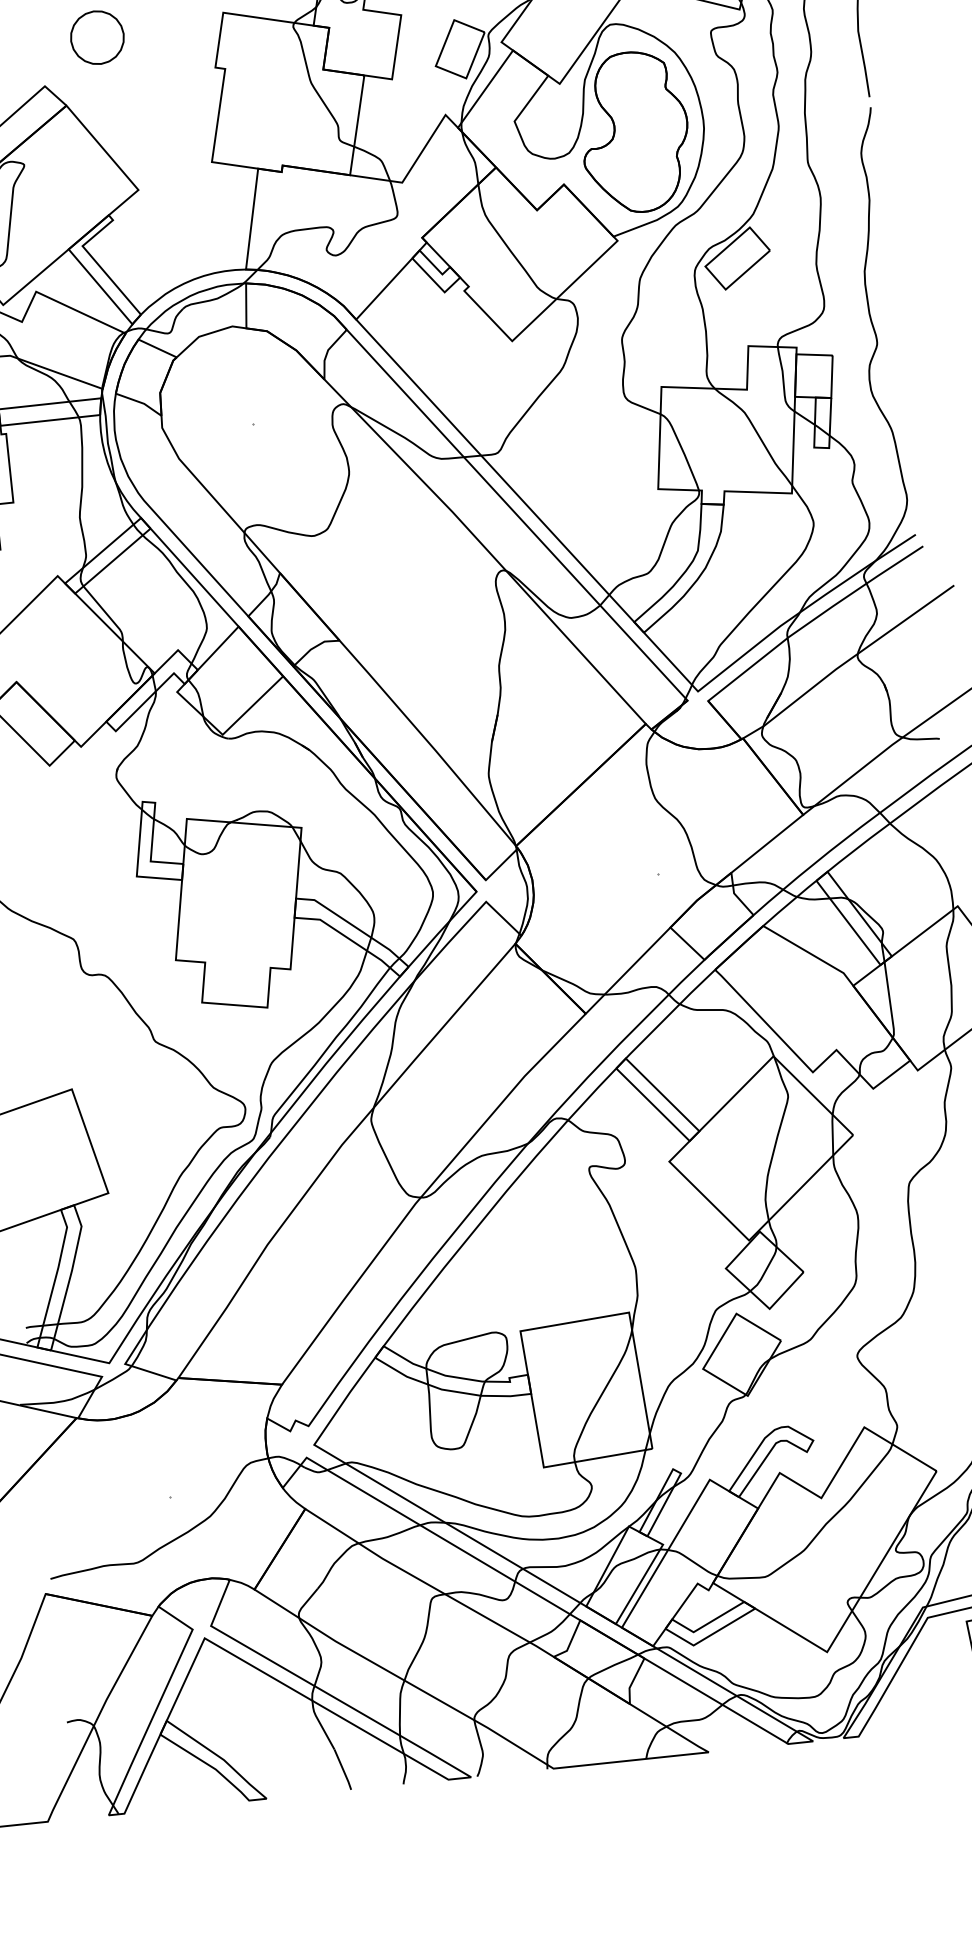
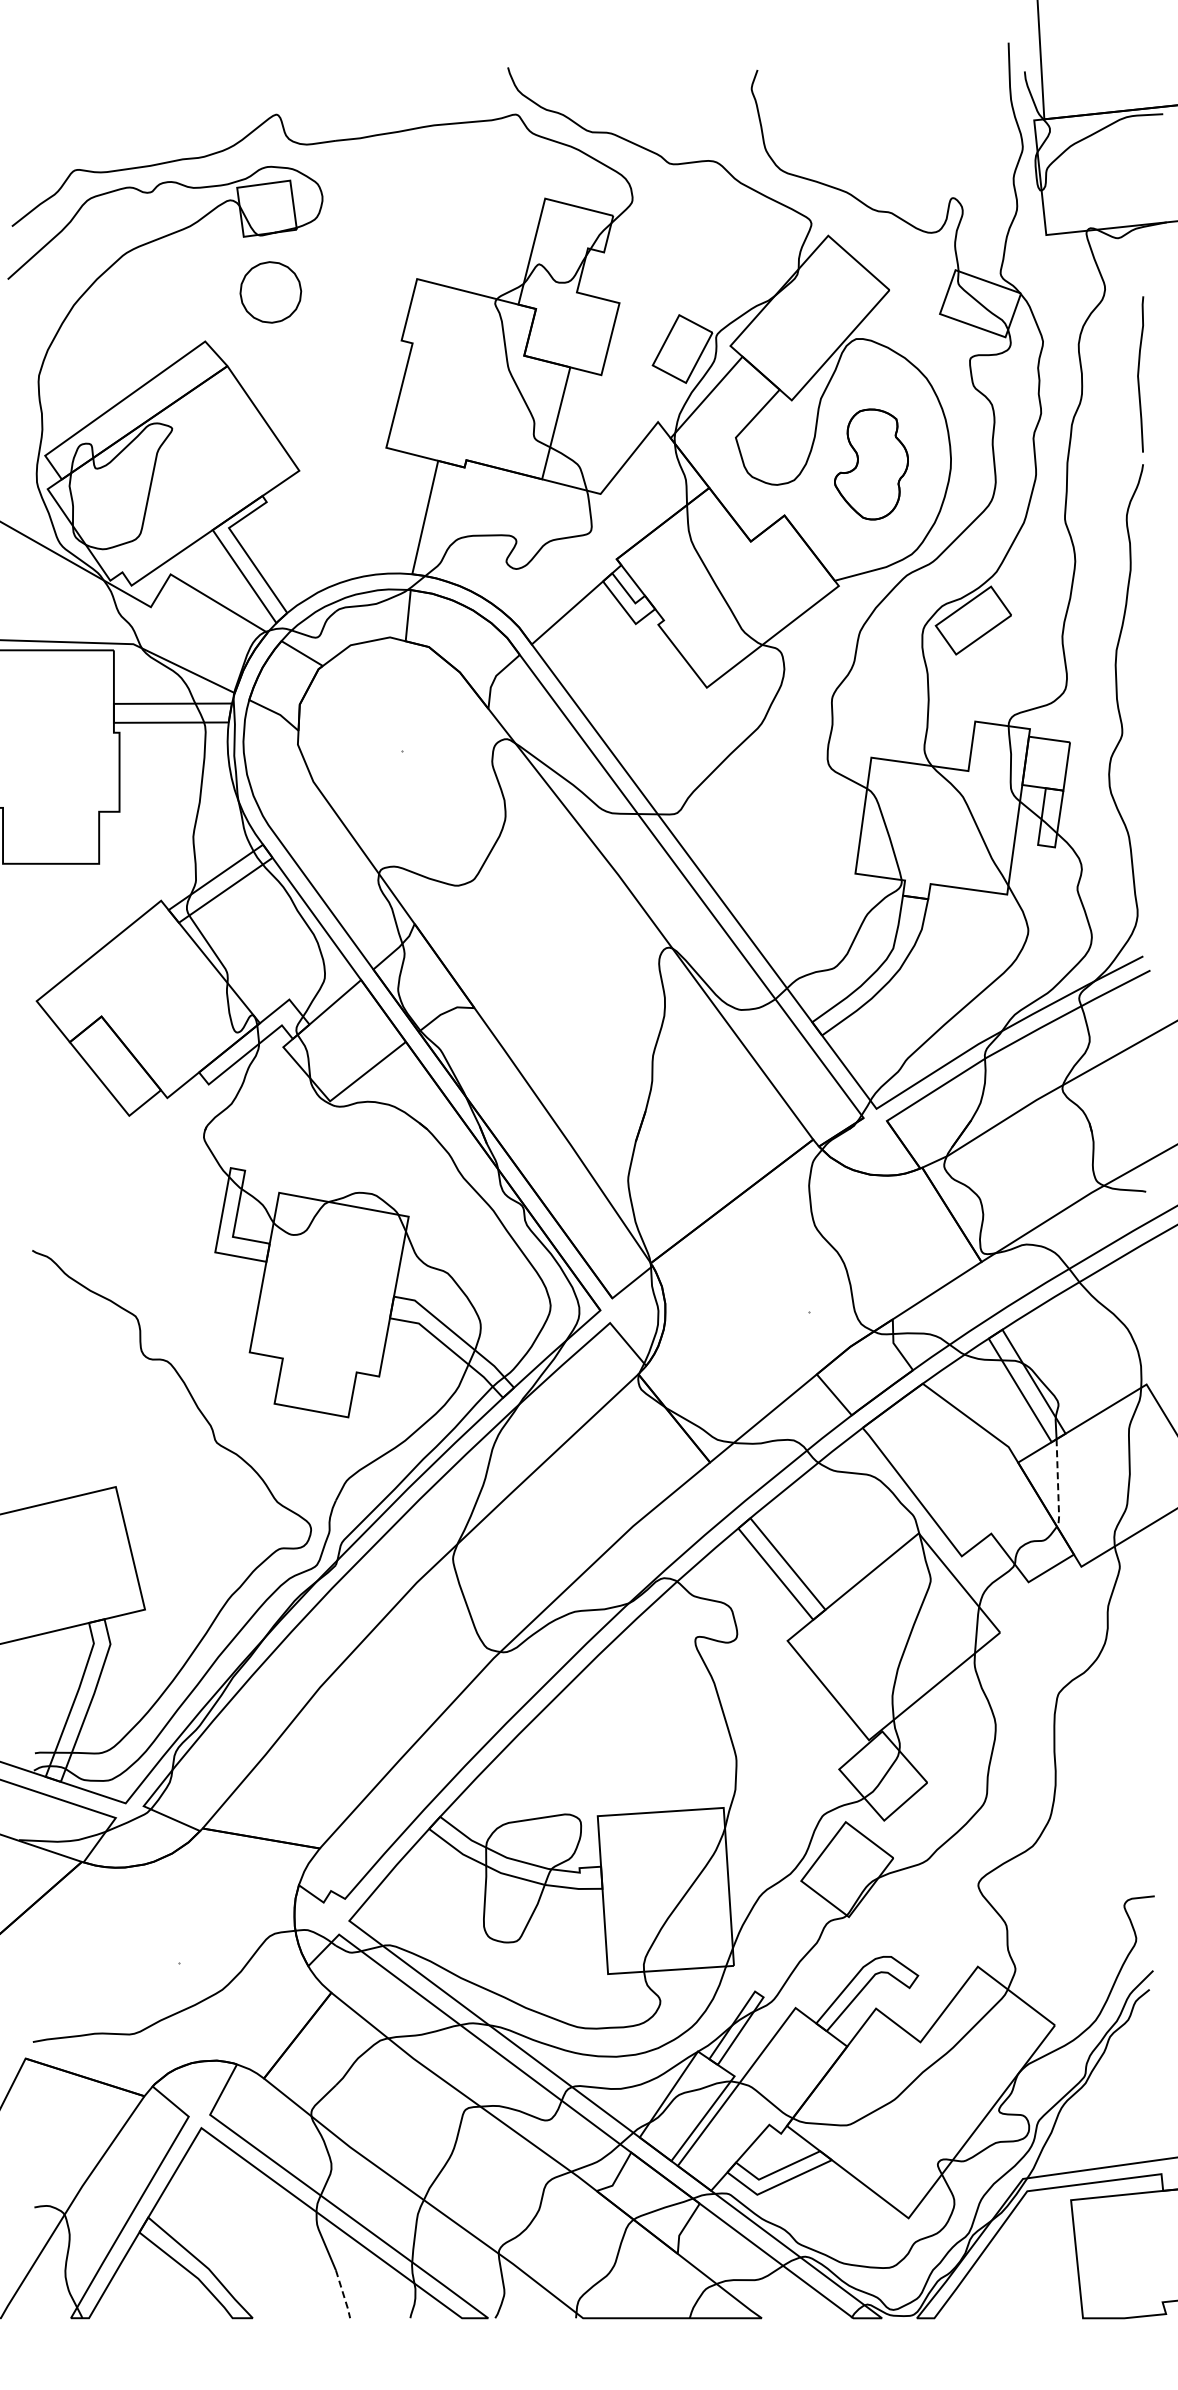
part: (634, 132) -> (871, 464), size x0.6
line: (890, 1001) -> (1058, 1484), solid -> dashed
line: (343, 1769) -> (343, 2294), solid -> dashed

